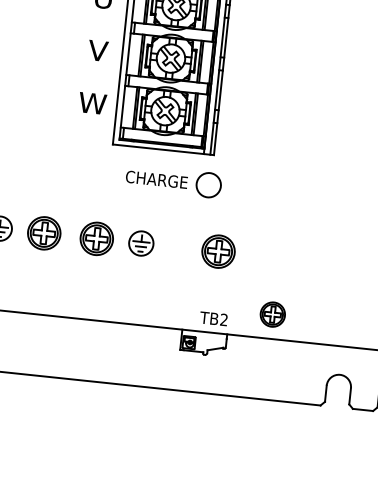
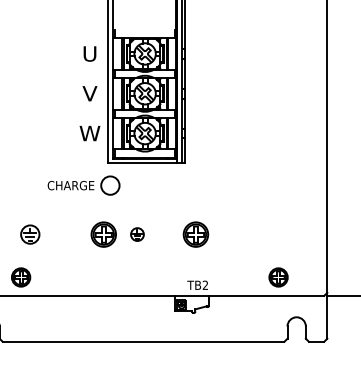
part: (173, 181) -> (83, 185), moved
part: (43, 233) -> (63, 234), removed
part: (141, 243) -> (137, 234), size x0.7
part: (272, 314) -> (278, 277), moved

